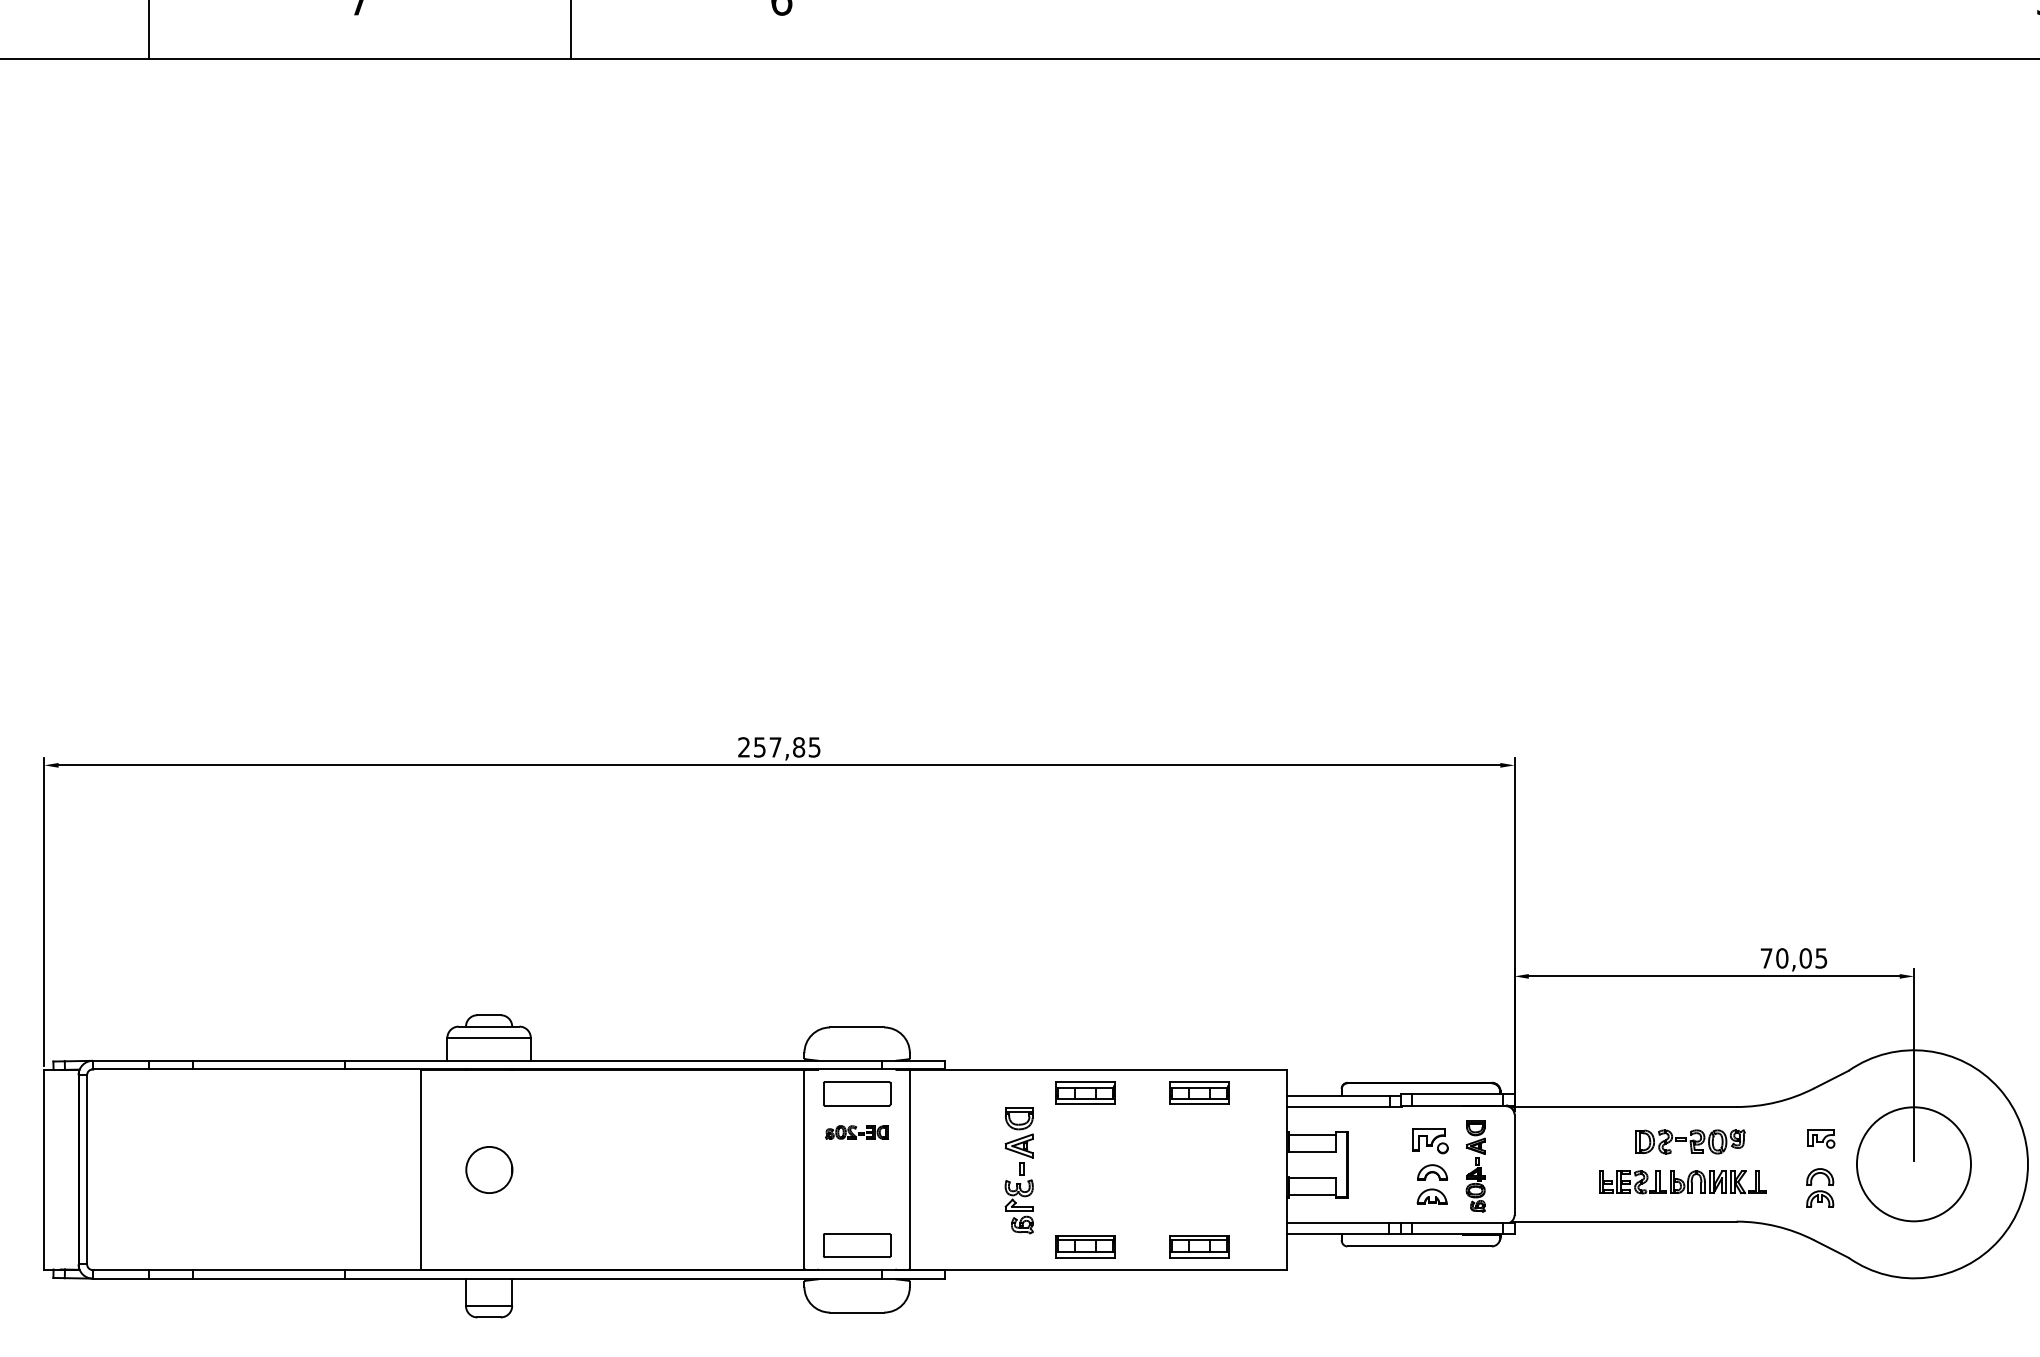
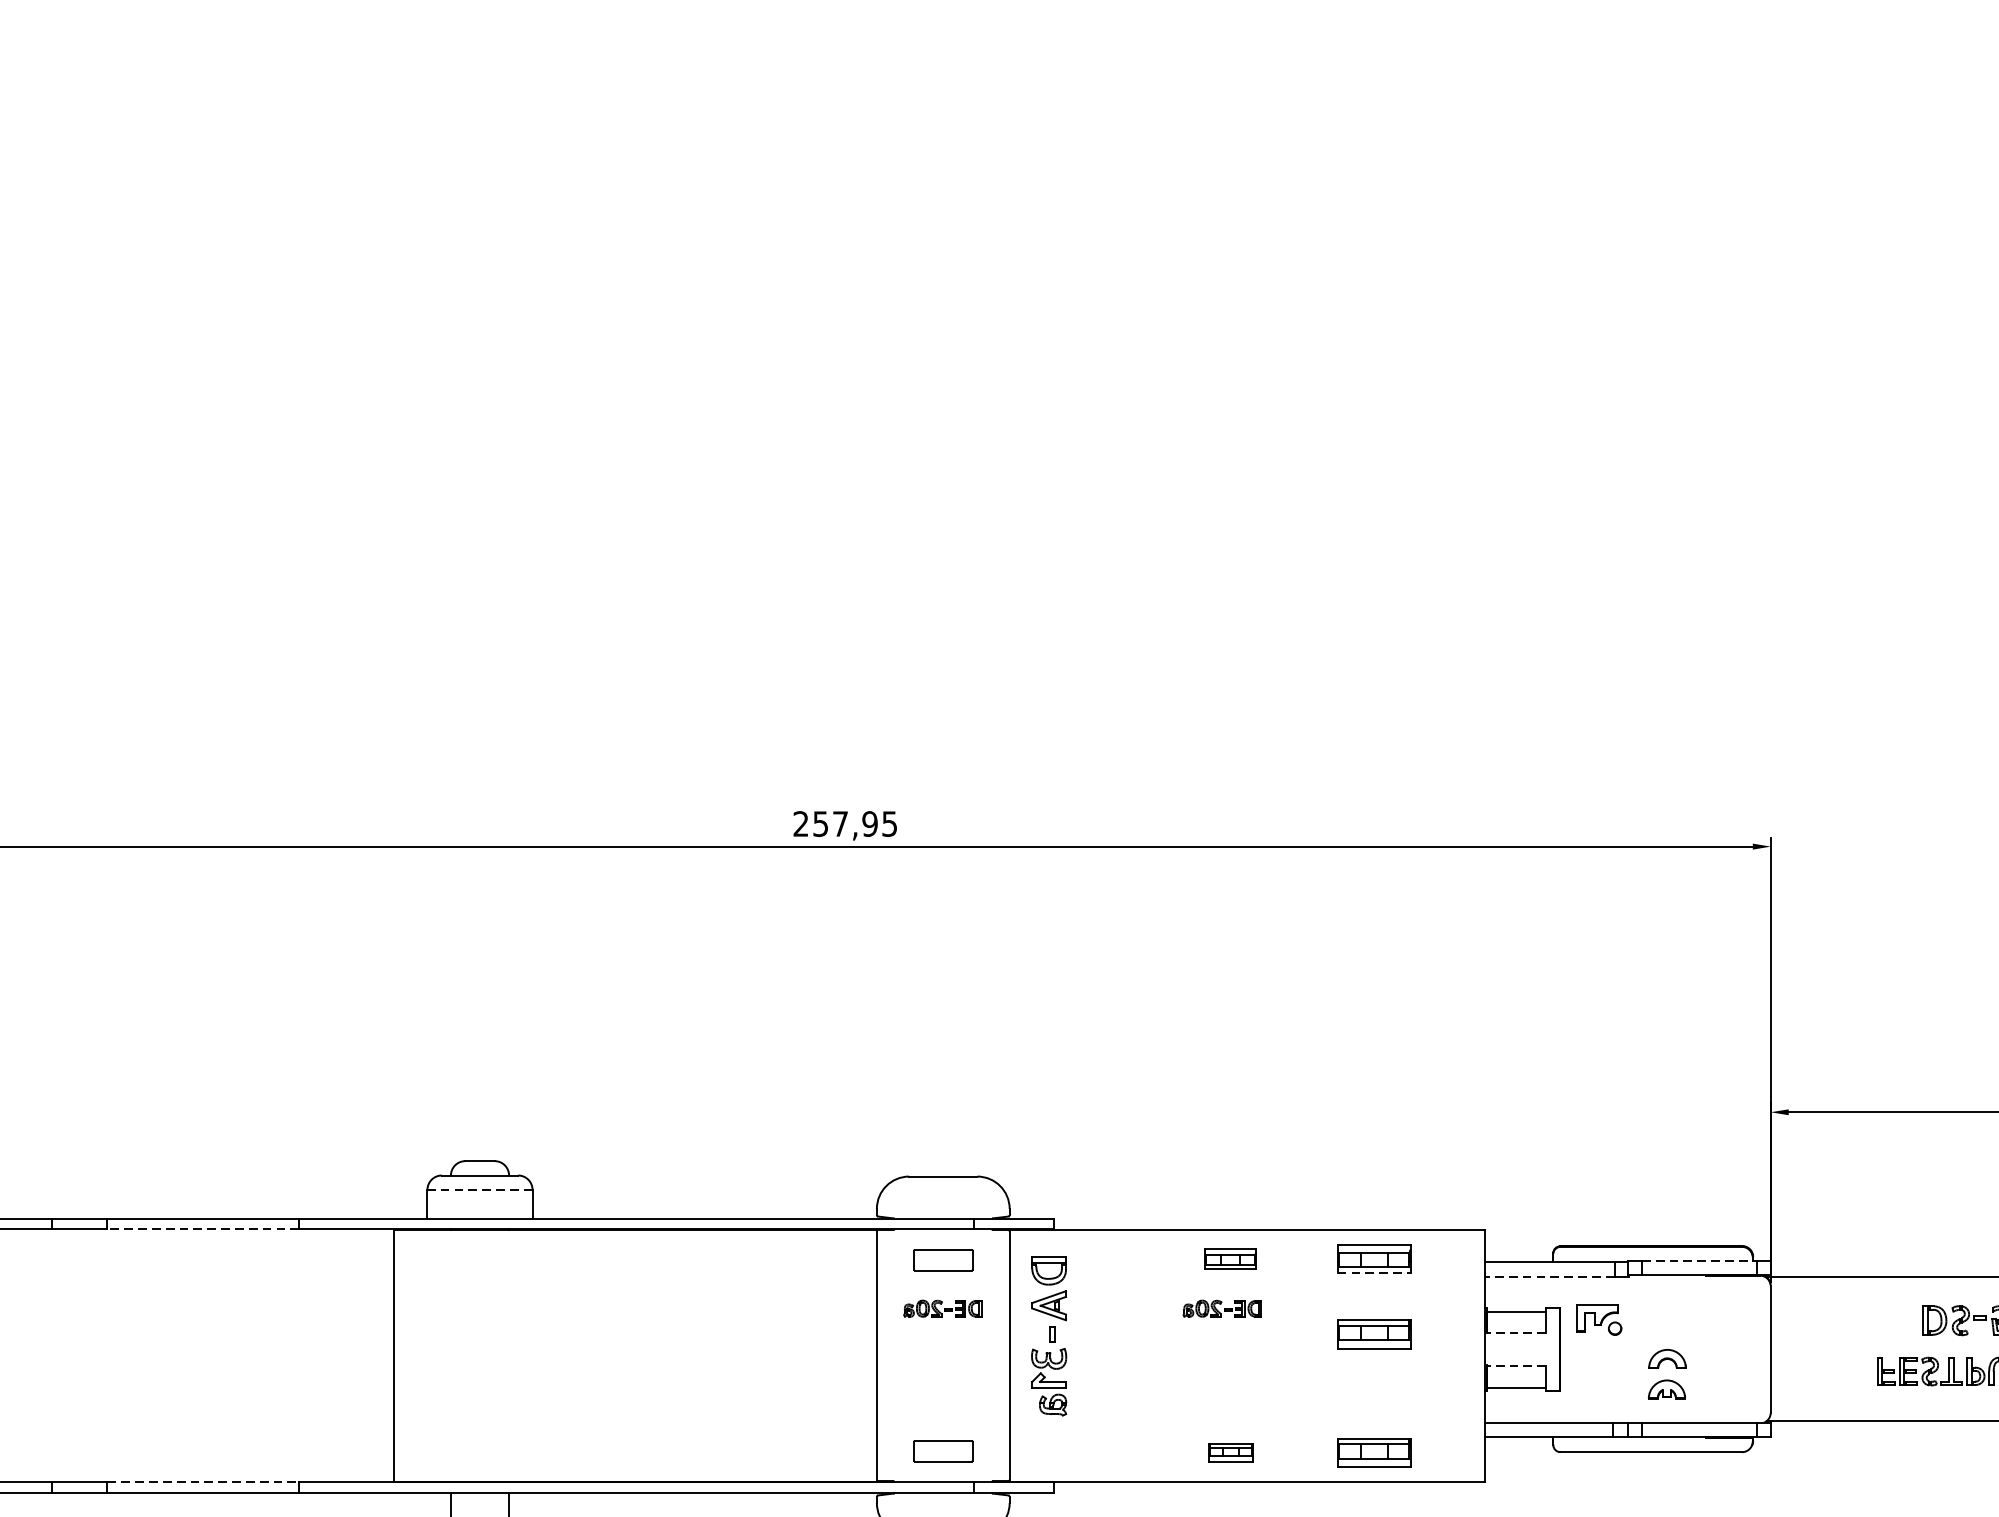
text: (798, 747) -> (869, 824), 257,85 -> 257,95
line: (489, 1038) -> (480, 1190), solid -> dashed
line: (268, 1069) -> (202, 1229), solid -> dashed
part: (1085, 1092) -> (1230, 1258), size x0.7
part: (857, 1093) -> (943, 1259), size x0.7
line: (1457, 1094) -> (1698, 1260), solid -> dashed
line: (1200, 1104) -> (1375, 1273), solid -> dashed
line: (1338, 1107) -> (1549, 1277), solid -> dashed
part: (1078, 1132) -> (1221, 1308), added
part: (1430, 1141) -> (1599, 1320), moved
line: (1312, 1151) -> (1516, 1332), solid -> dashed
part: (1199, 1152) -> (1374, 1333), added
part: (1475, 1166) -> (1721, 1351), removed
circle: (489, 1169) -> (480, 1355), removed
part: (1018, 1170) -> (1048, 1336), moved
line: (1312, 1178) -> (1516, 1366), solid -> dashed
part: (857, 1245) -> (943, 1450), size x0.7
part: (1085, 1246) -> (1230, 1452), size x0.6
line: (269, 1270) -> (203, 1482), solid -> dashed

